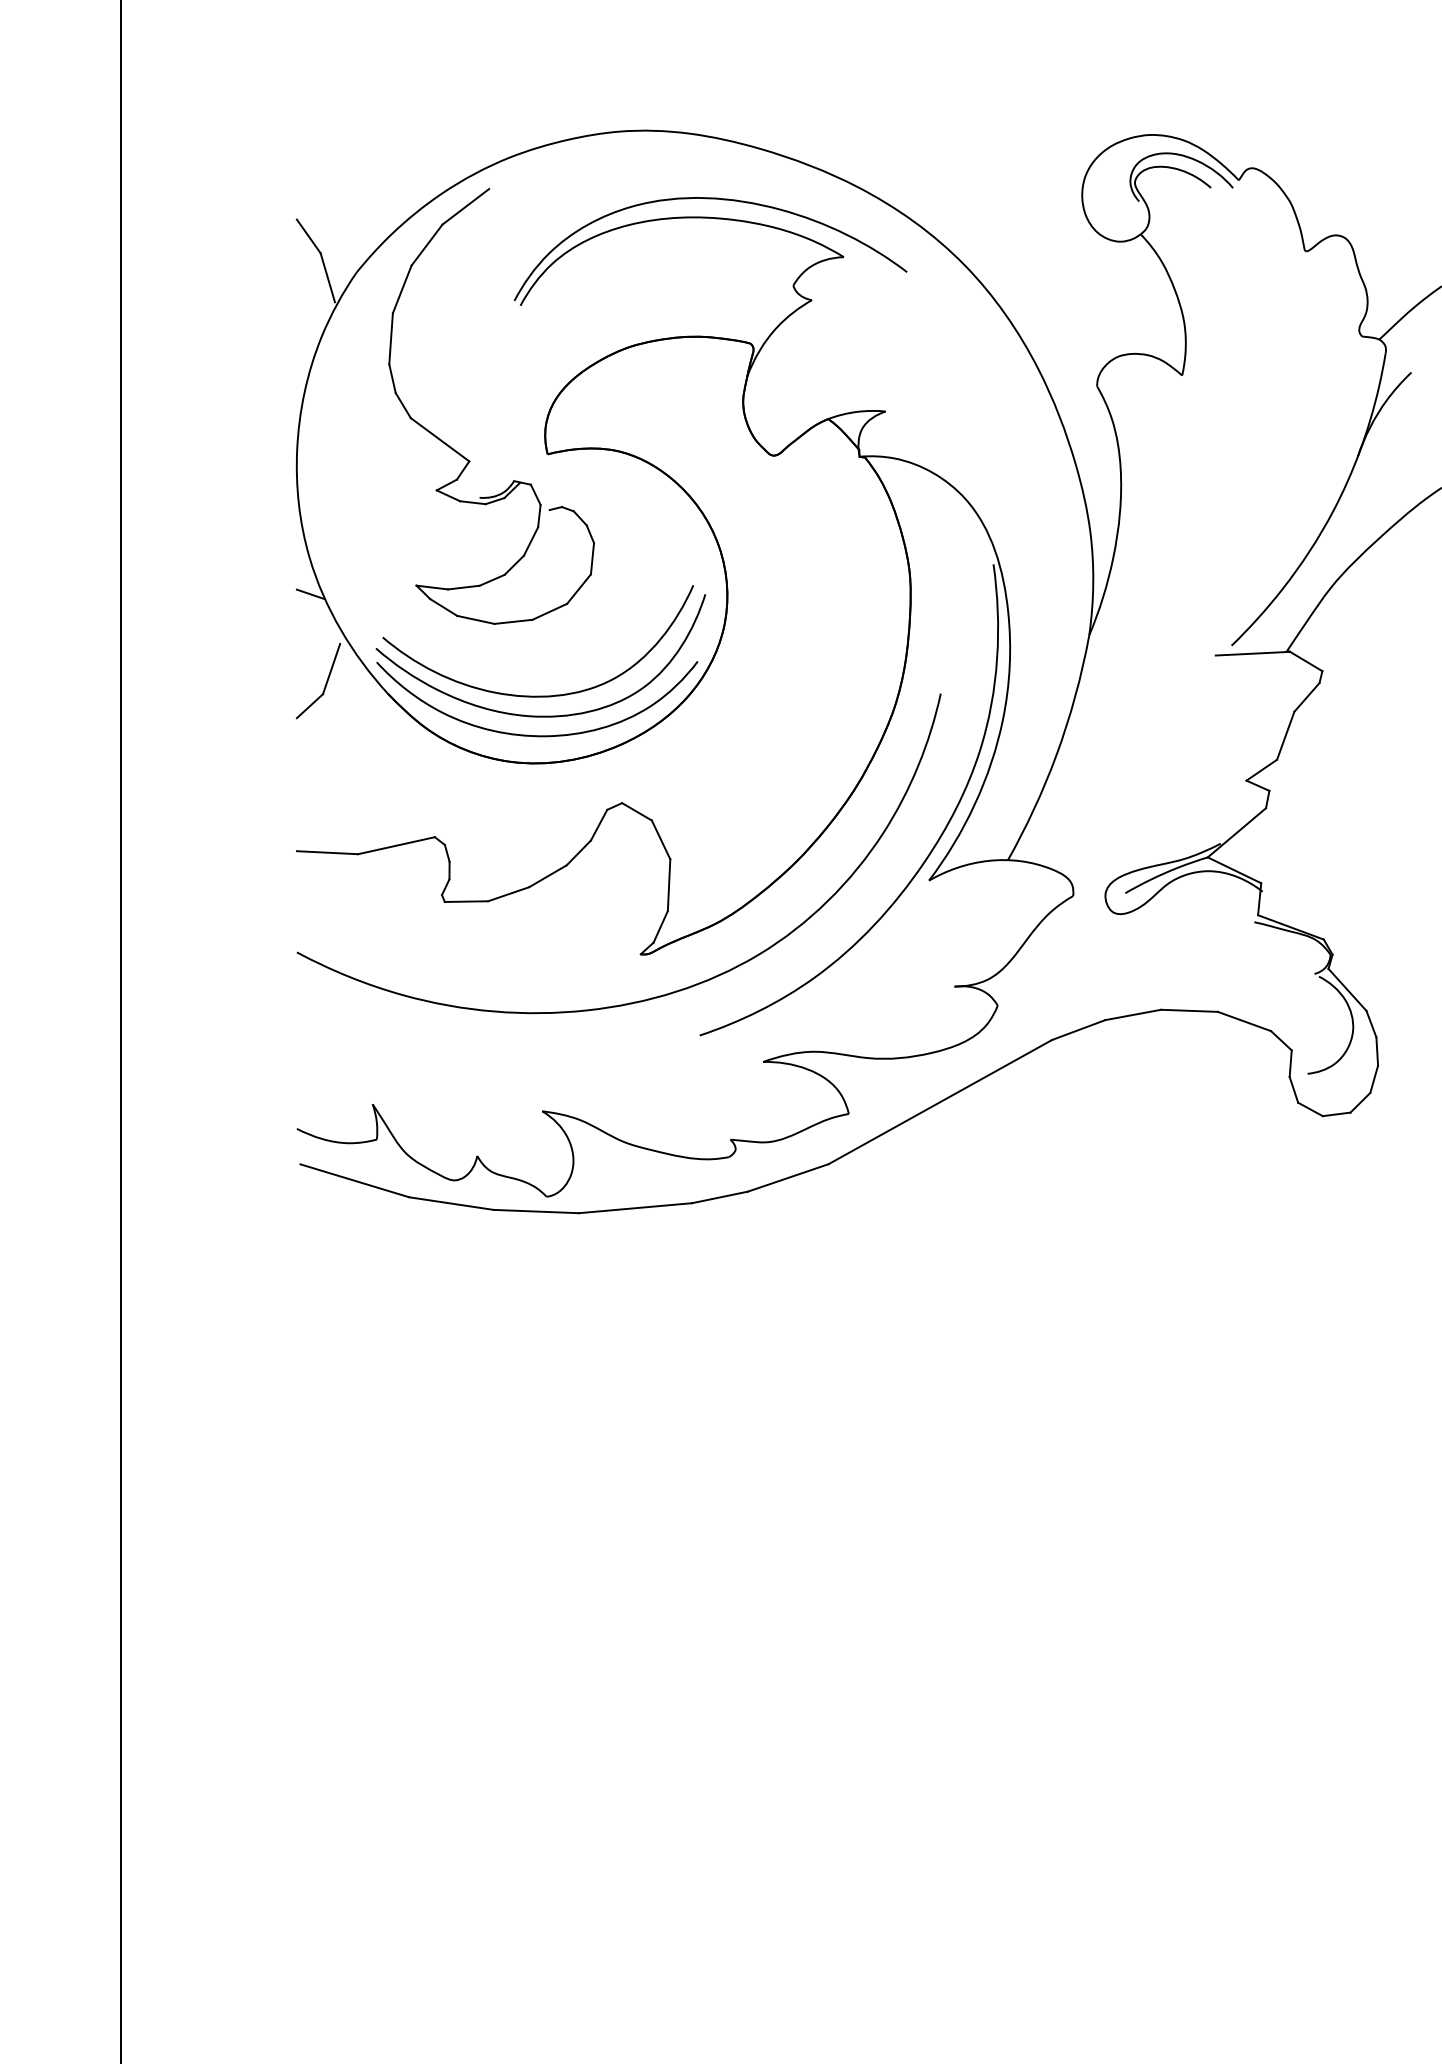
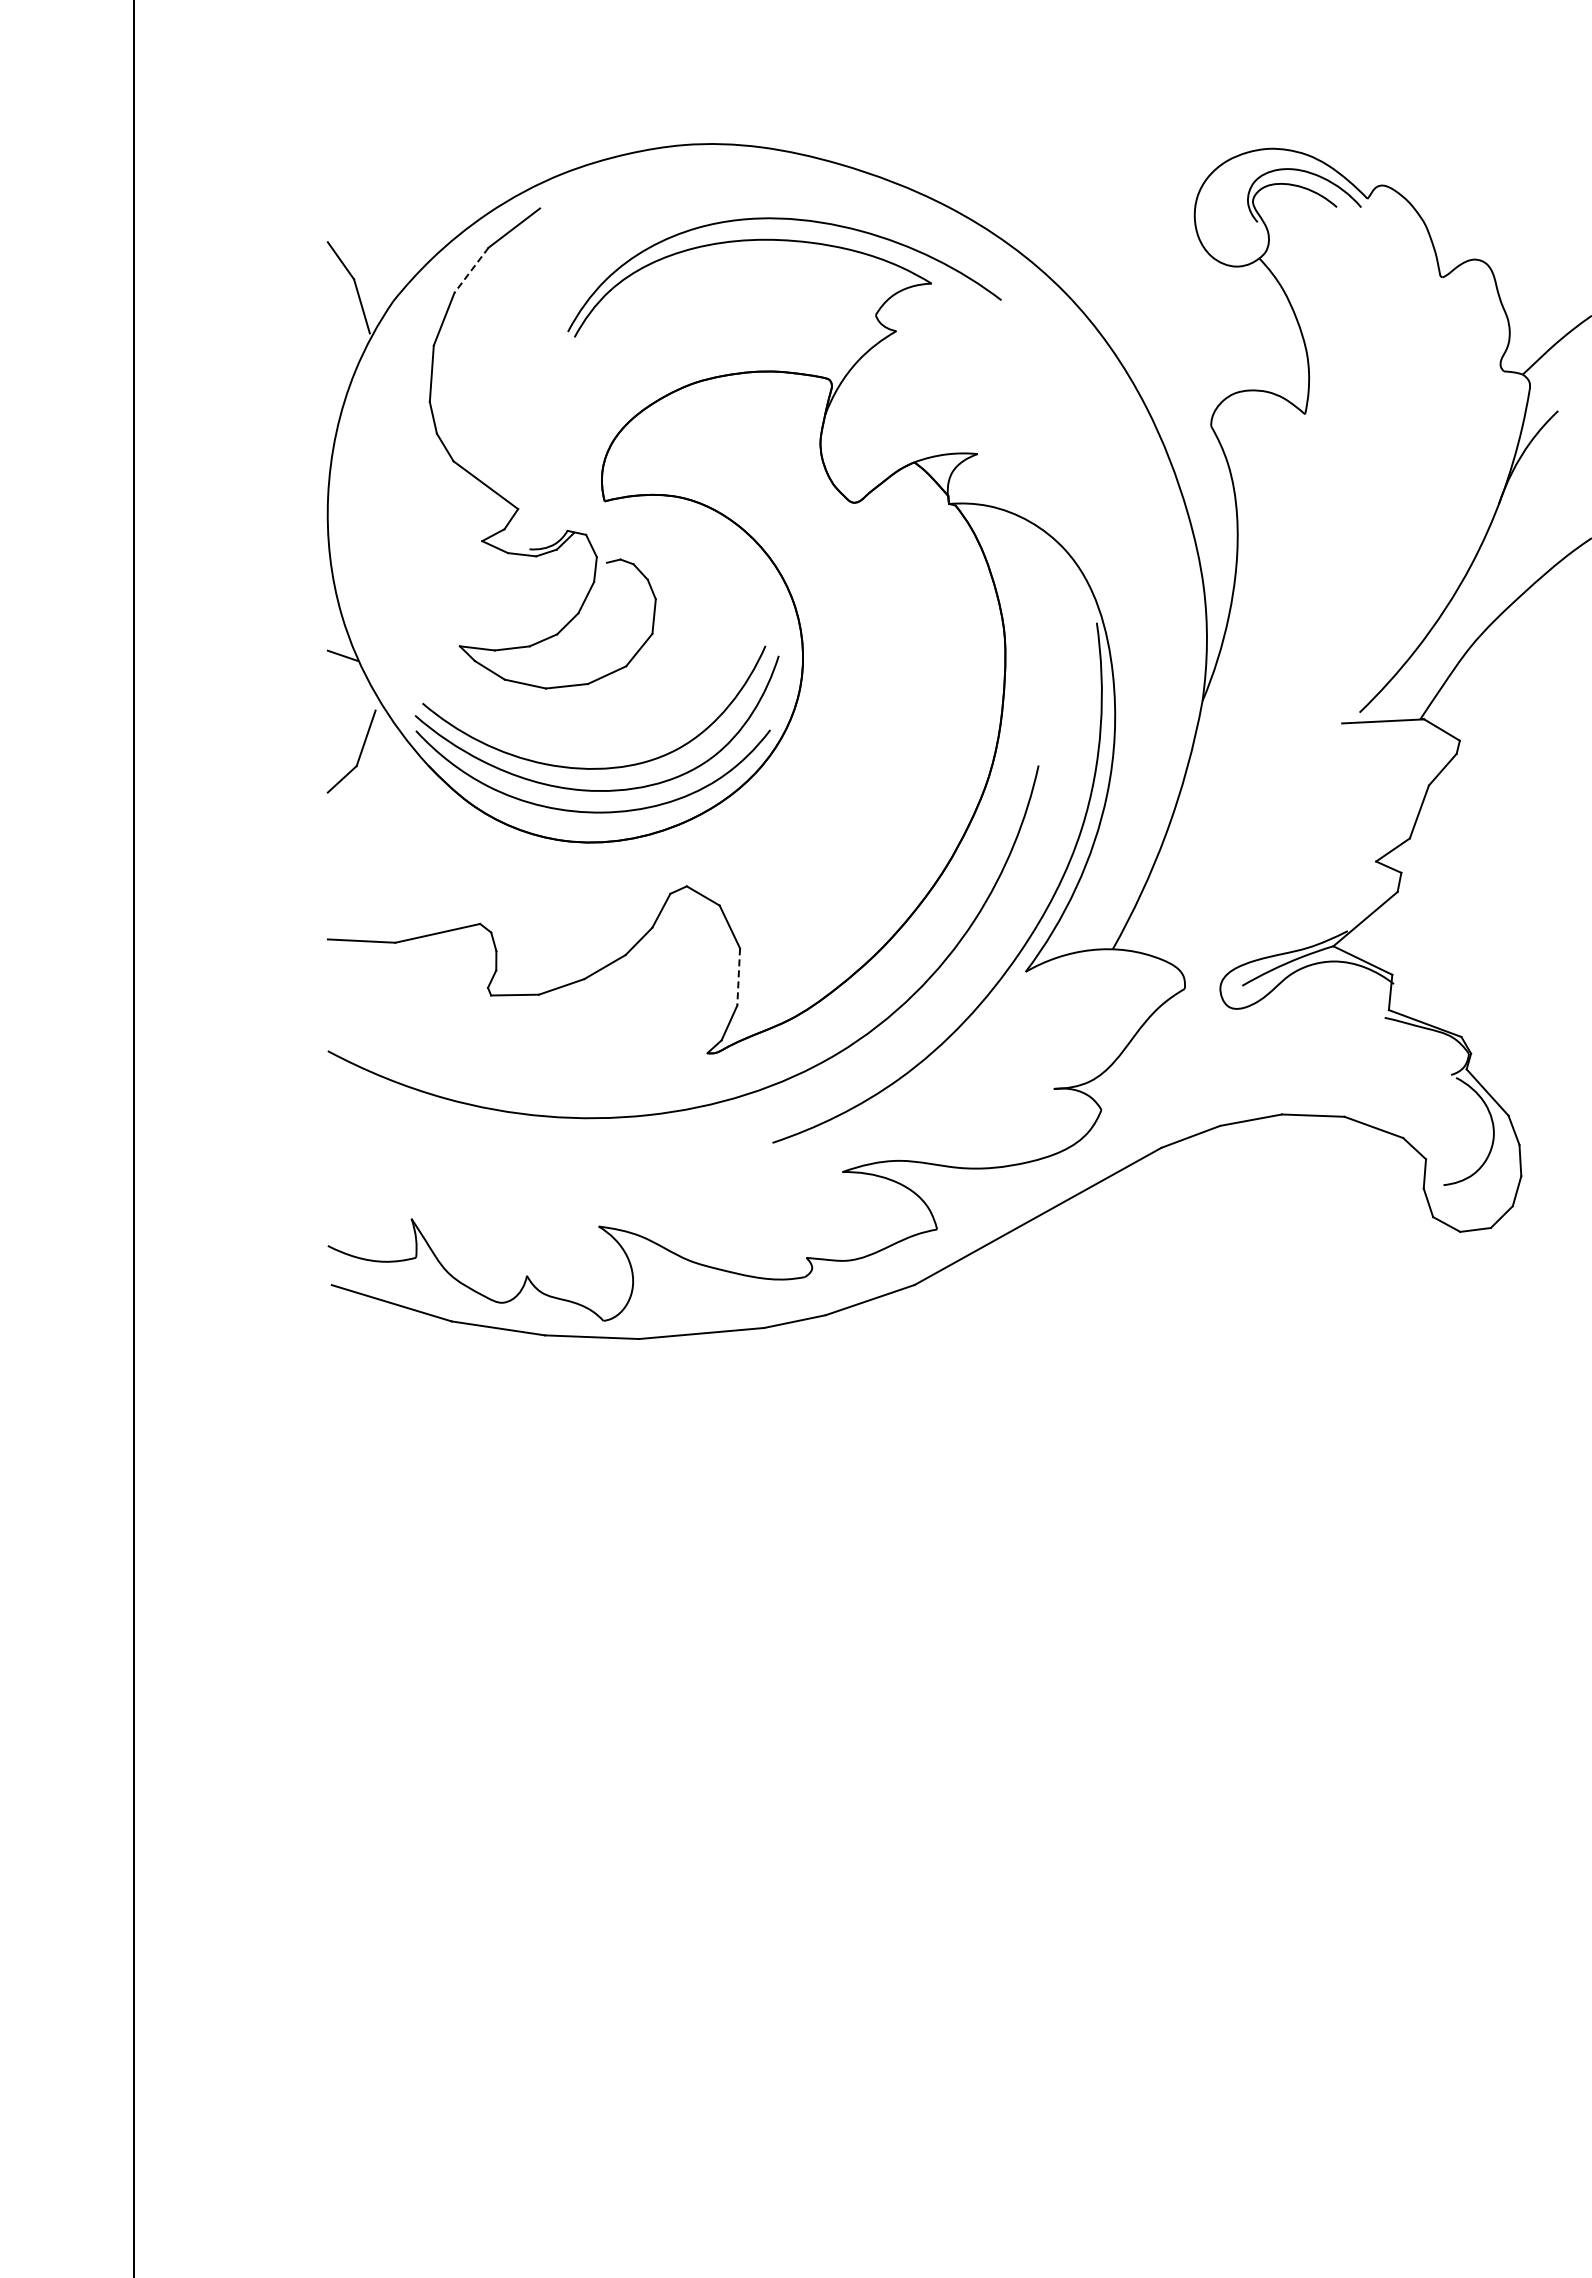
line: (427, 245) -> (471, 270), solid -> dashed
line: (668, 884) -> (738, 976), solid -> dashed

